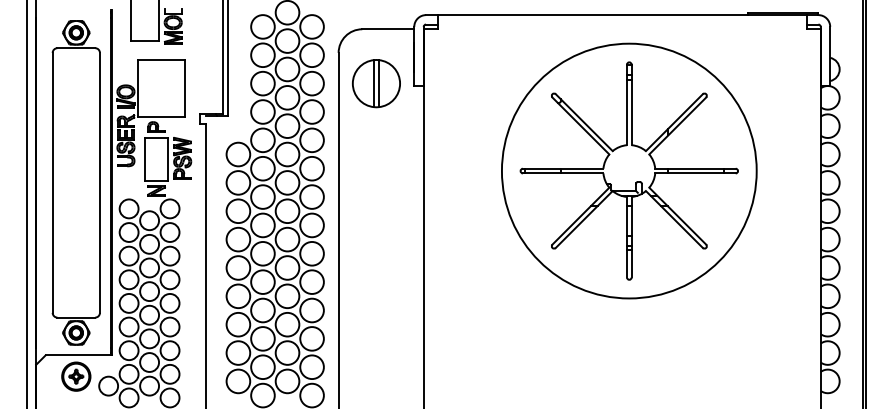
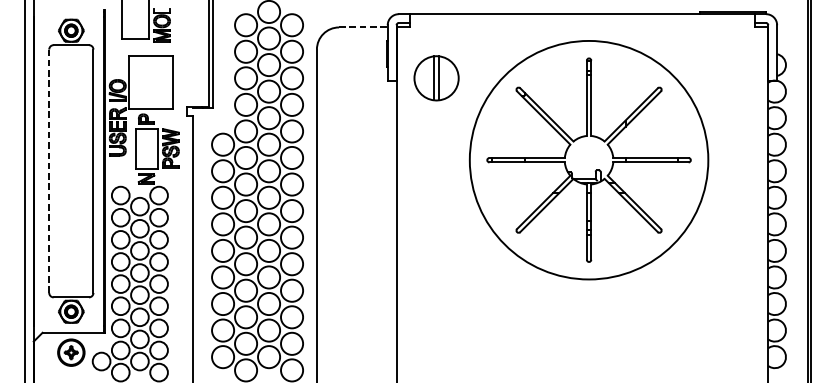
line: (388, 29) -> (363, 27), solid -> dashed
part: (376, 83) -> (436, 78), moved
line: (52, 182) -> (49, 170), solid -> dashed

